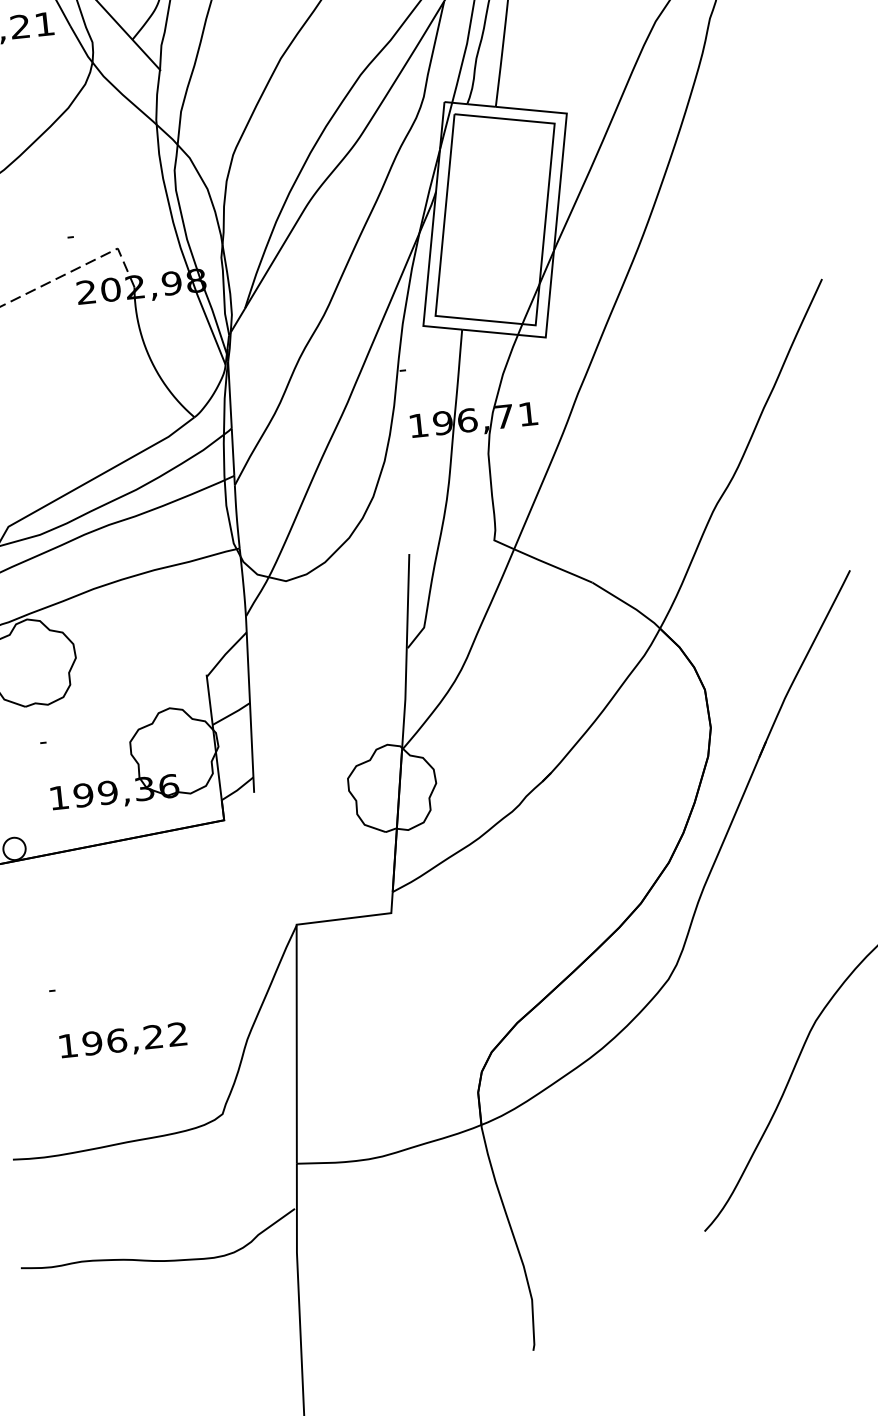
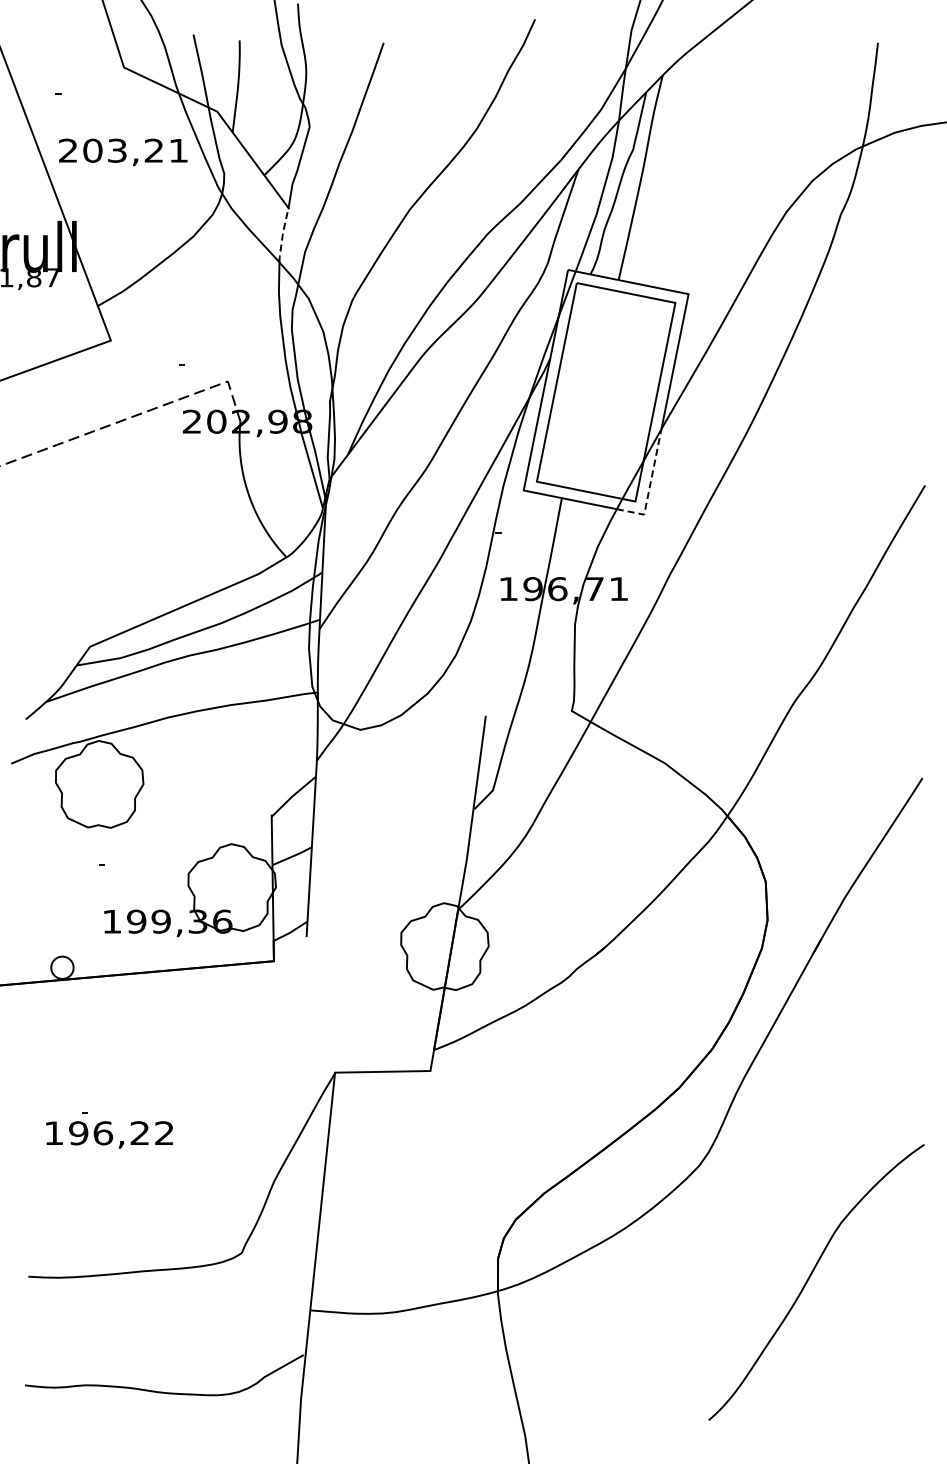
line: (156, 97) -> (282, 235), solid -> dashed
line: (548, 307) -> (650, 485), solid -> dashed
text: (123, 1041) -> (109, 1134), moved

